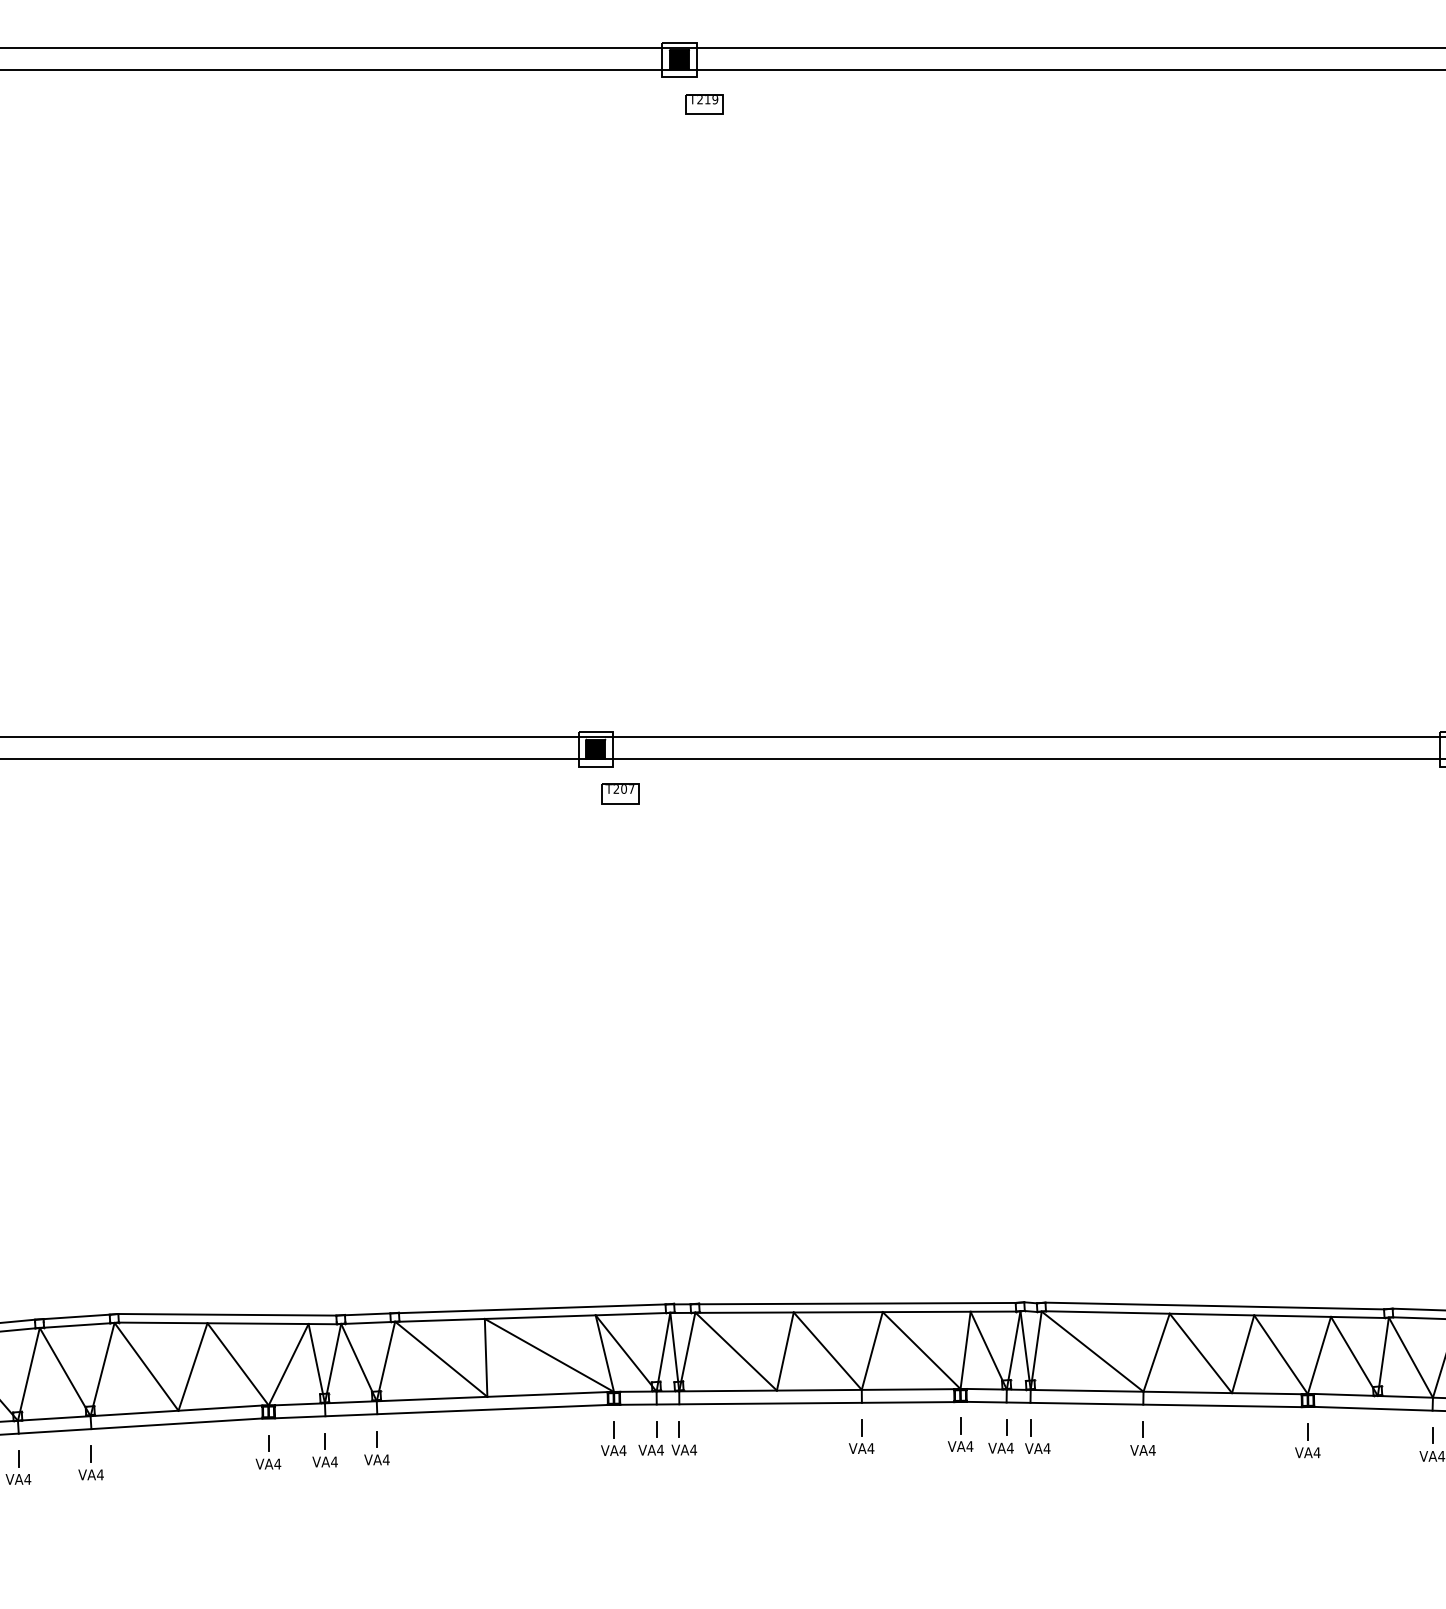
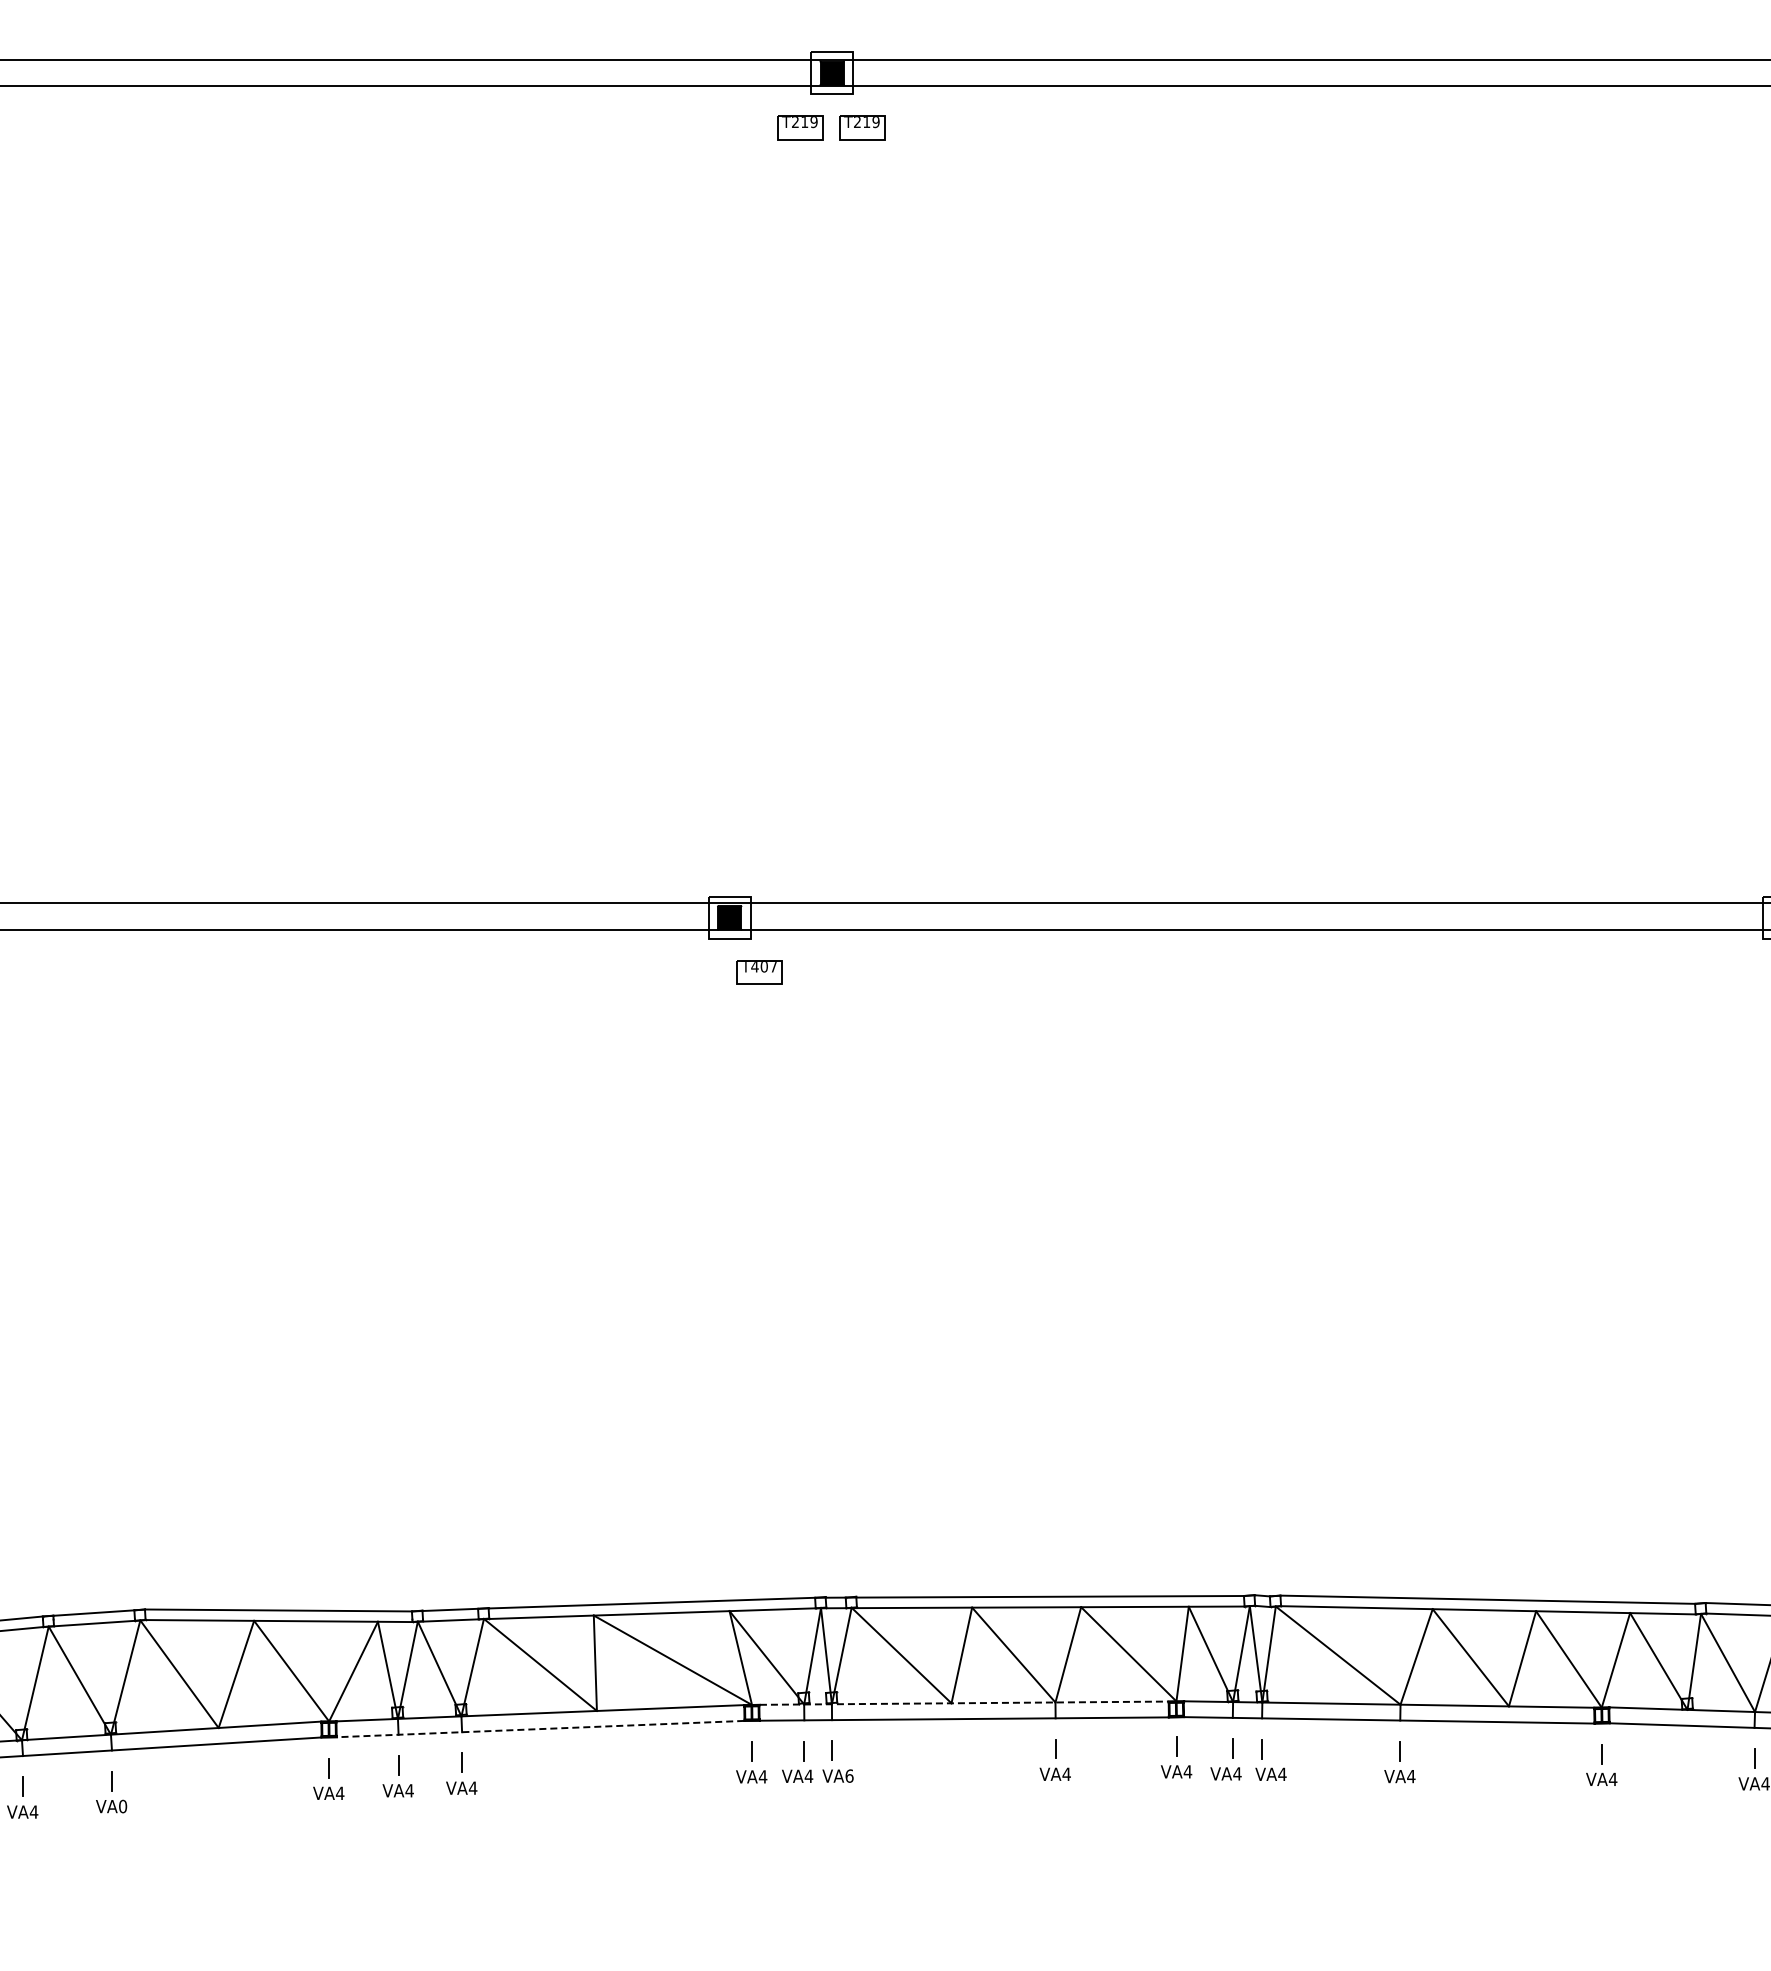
part: (653, 103) -> (800, 127), added
text: (616, 789) -> (754, 967), T207 -> T407
line: (787, 1390) -> (964, 1703), solid -> dashed
line: (441, 1411) -> (540, 1729), solid -> dashed
text: (693, 1449) -> (849, 1775), VA4 -> VA6
text: (100, 1474) -> (122, 1806), VA4 -> VA0

